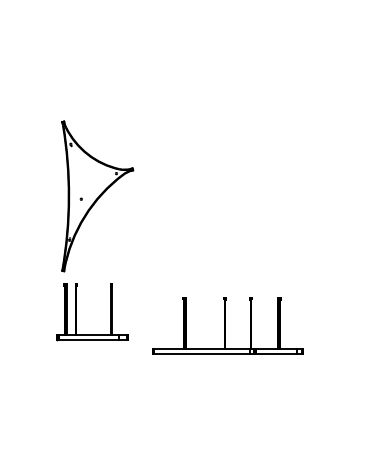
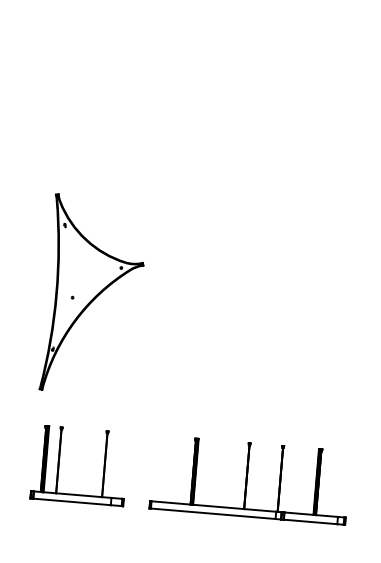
part: (76, 312) -> (58, 464), moved

